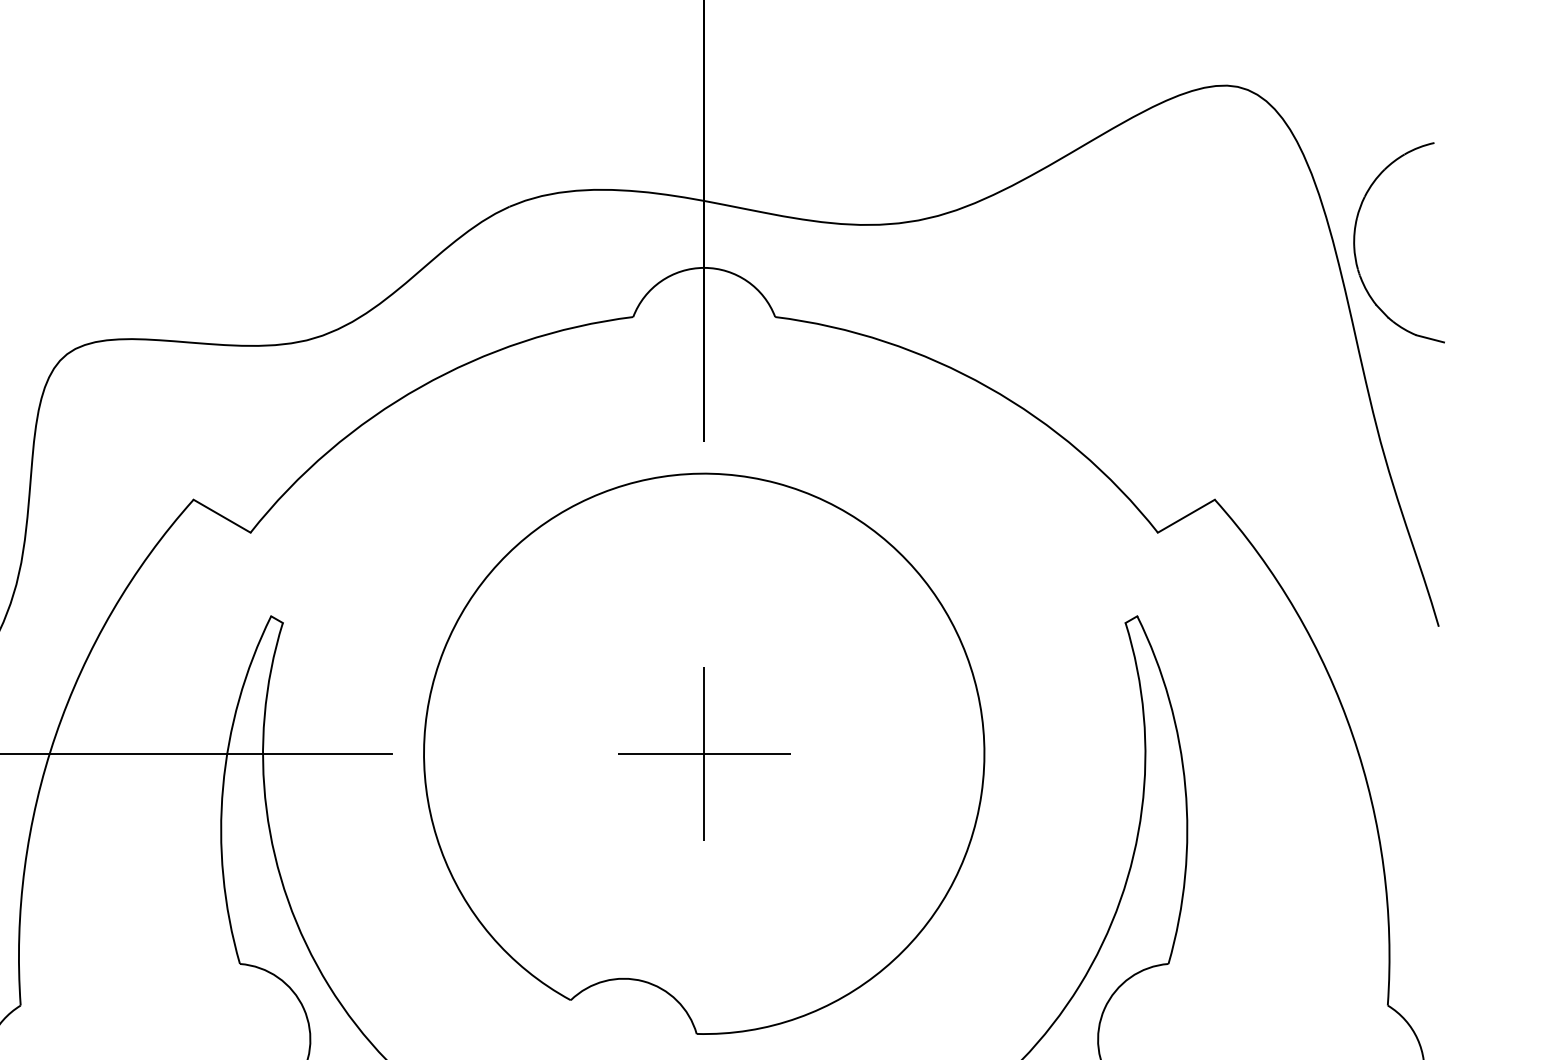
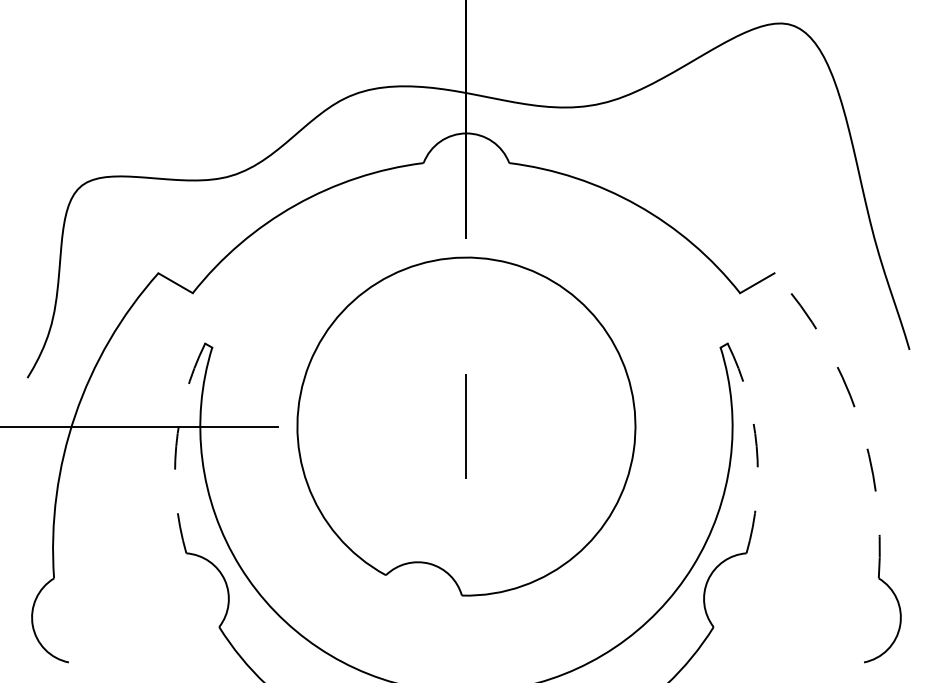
part: (1355, 243) -> (859, 118), removed
arc: (1352, 735) -> (857, 415), solid -> dashed
line: (704, 753) -> (466, 426), removed
arc: (223, 786) -> (176, 446), solid -> dashed
arc: (1185, 786) -> (756, 446), solid -> dashed

